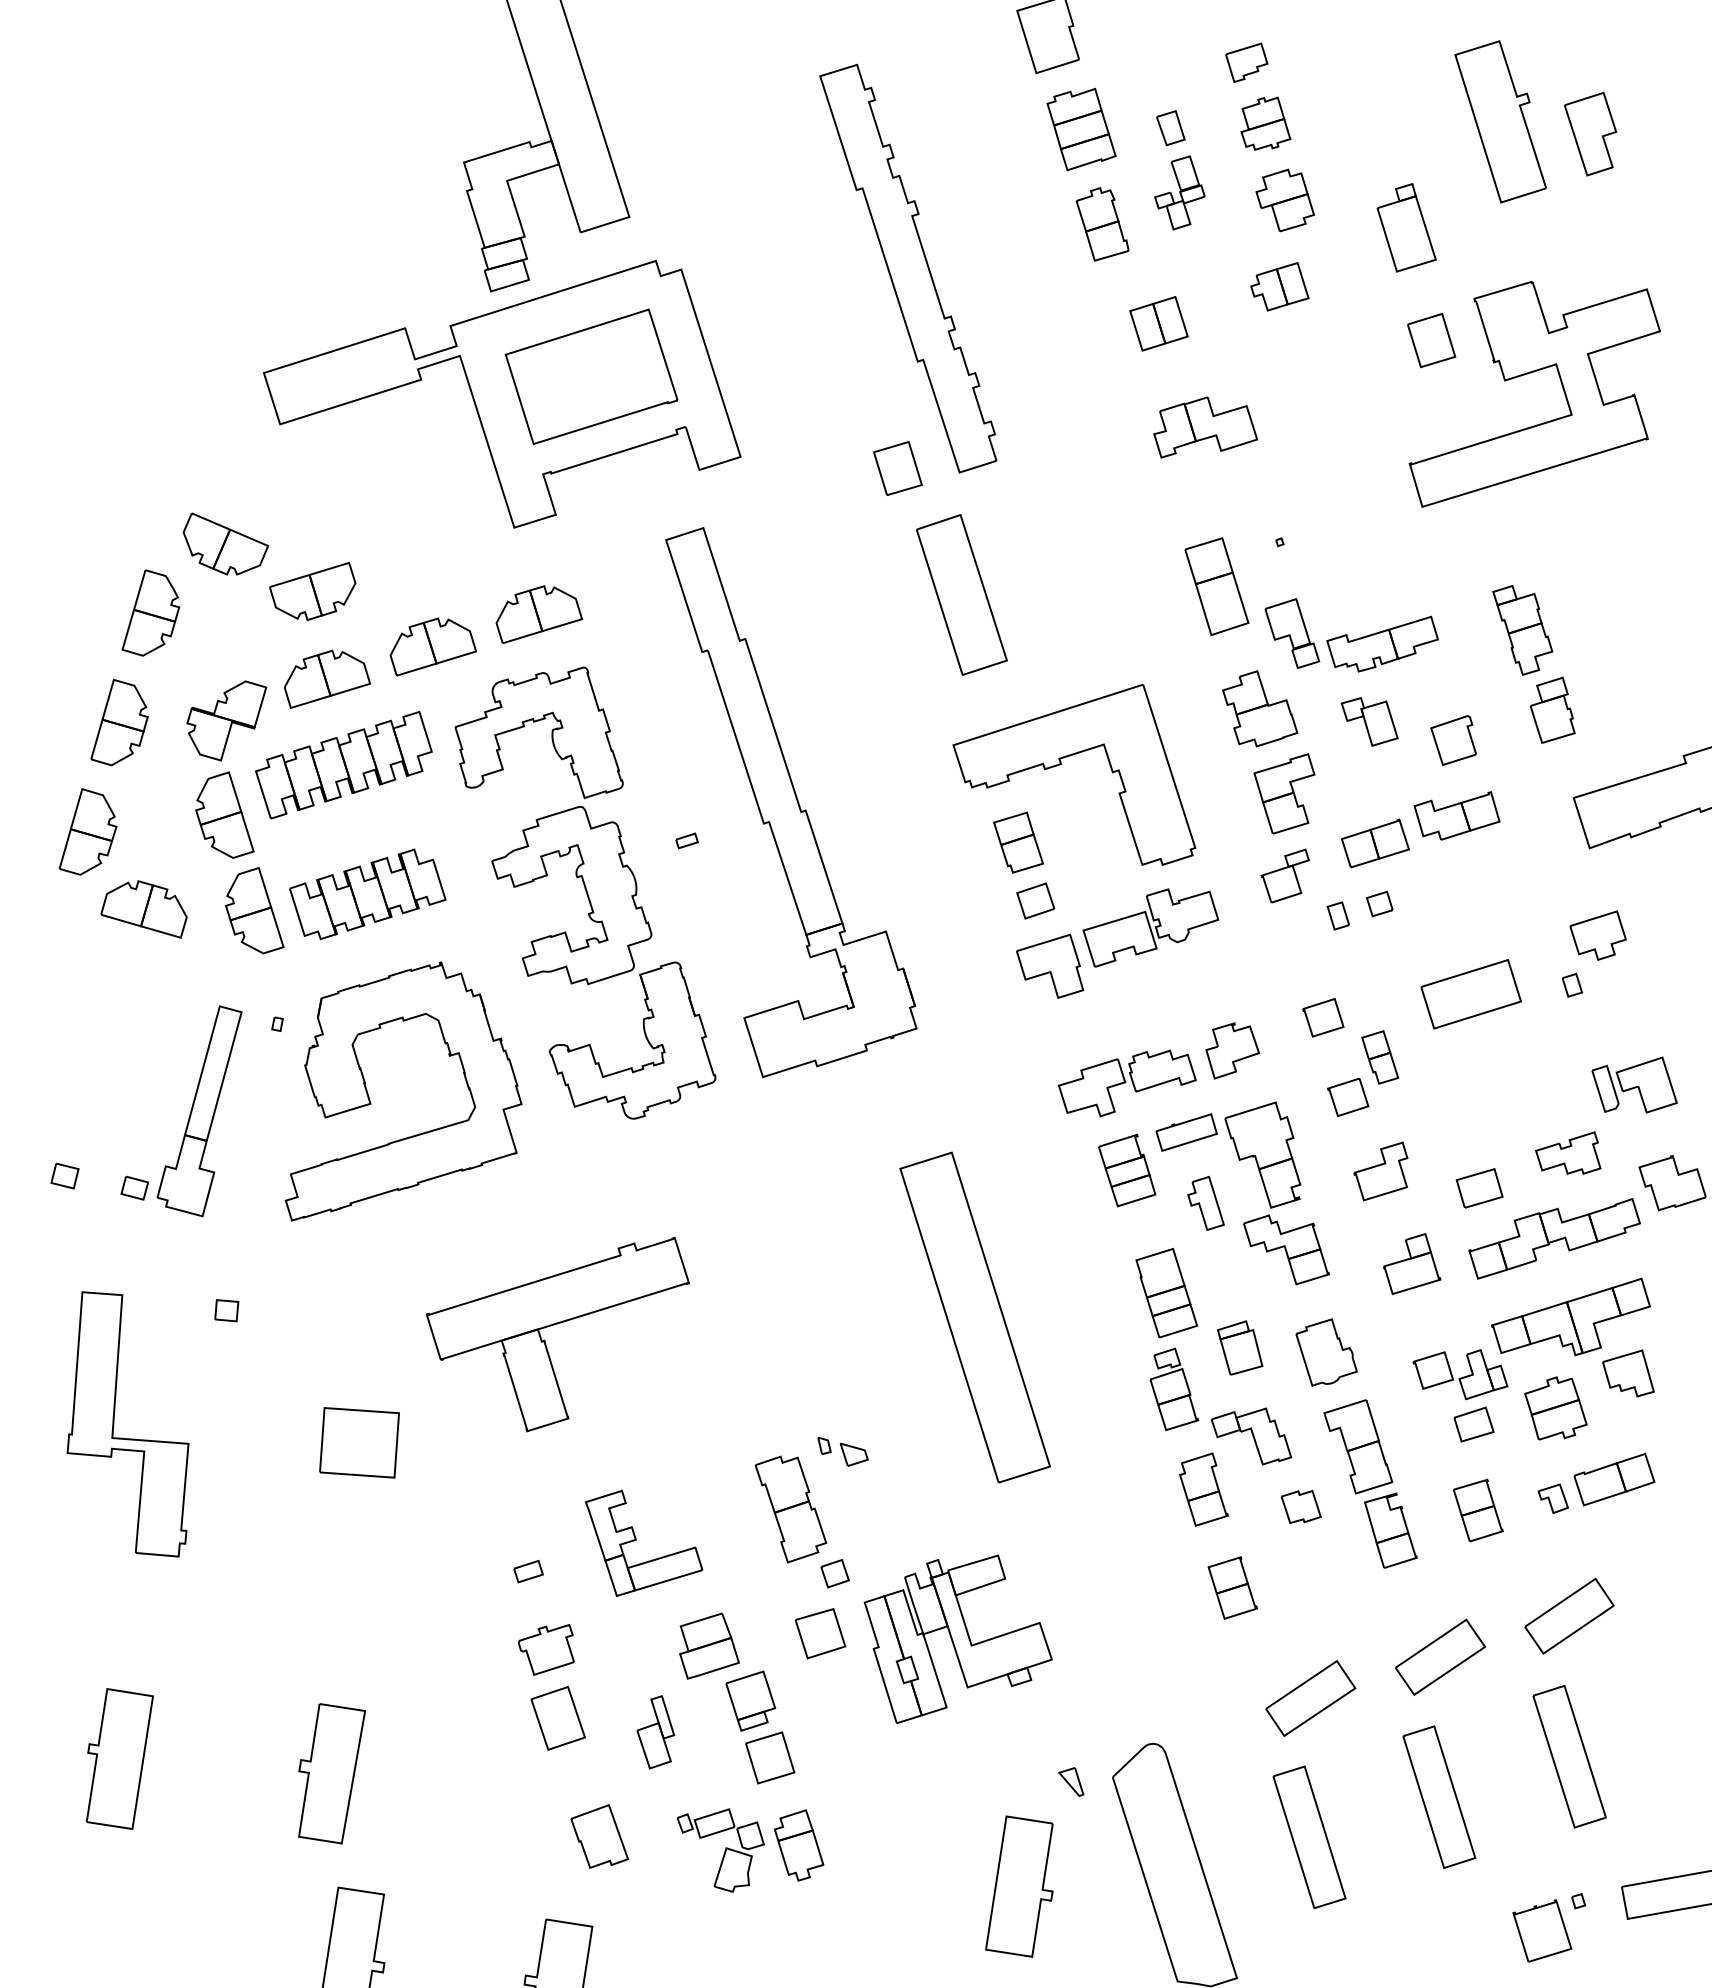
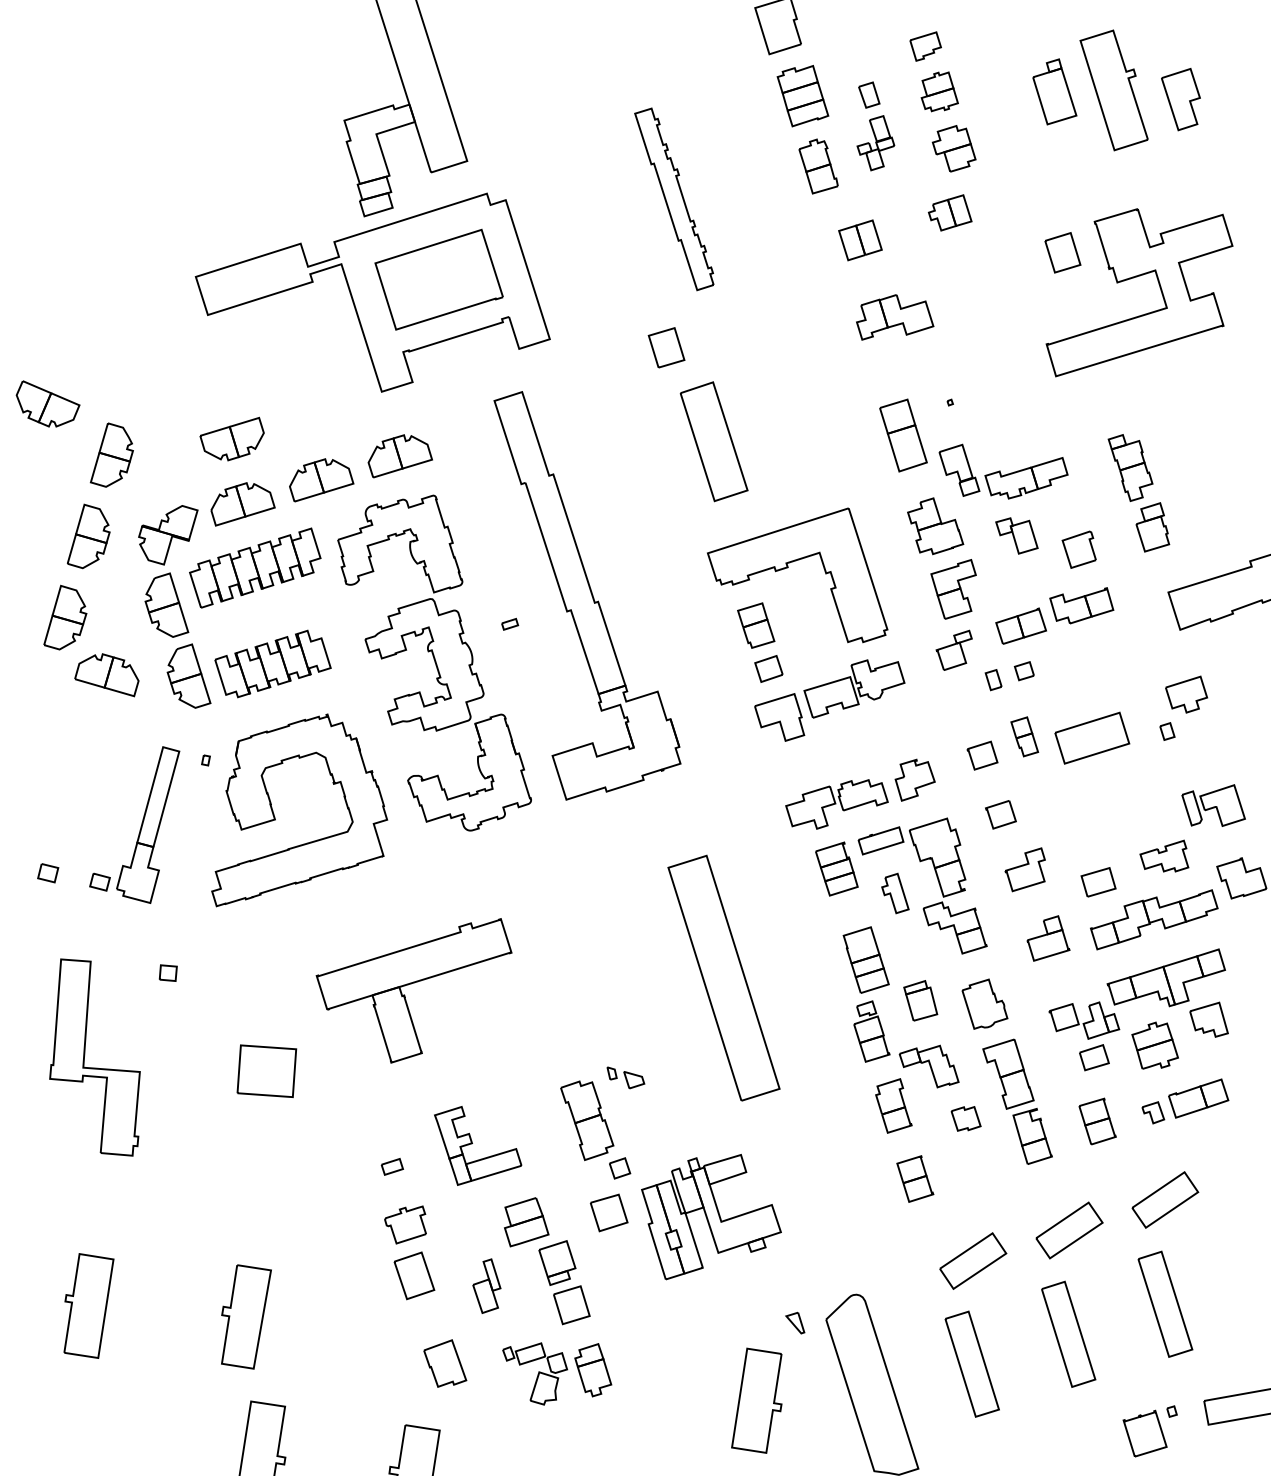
part: (1406, 227) -> (1054, 91), moved
part: (908, 268) -> (674, 199), size x0.6
part: (225, 543) -> (47, 403), moved
part: (1380, 1057) -> (1024, 736), moved

